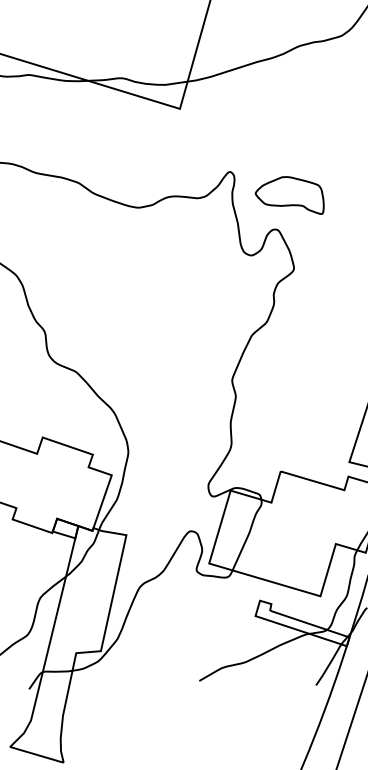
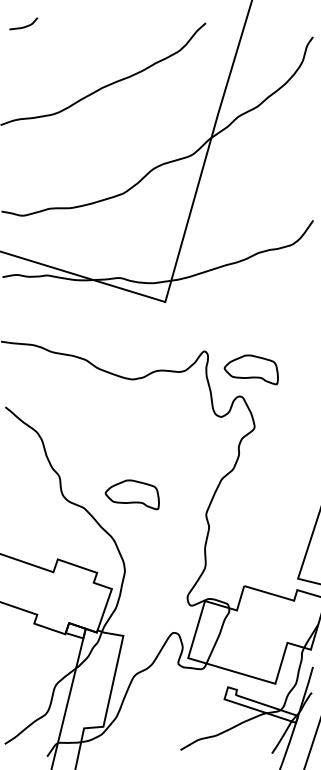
part: (136, 354) -> (131, 494), added

